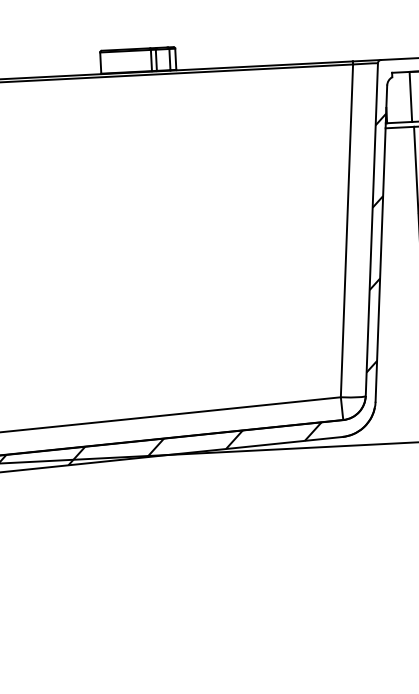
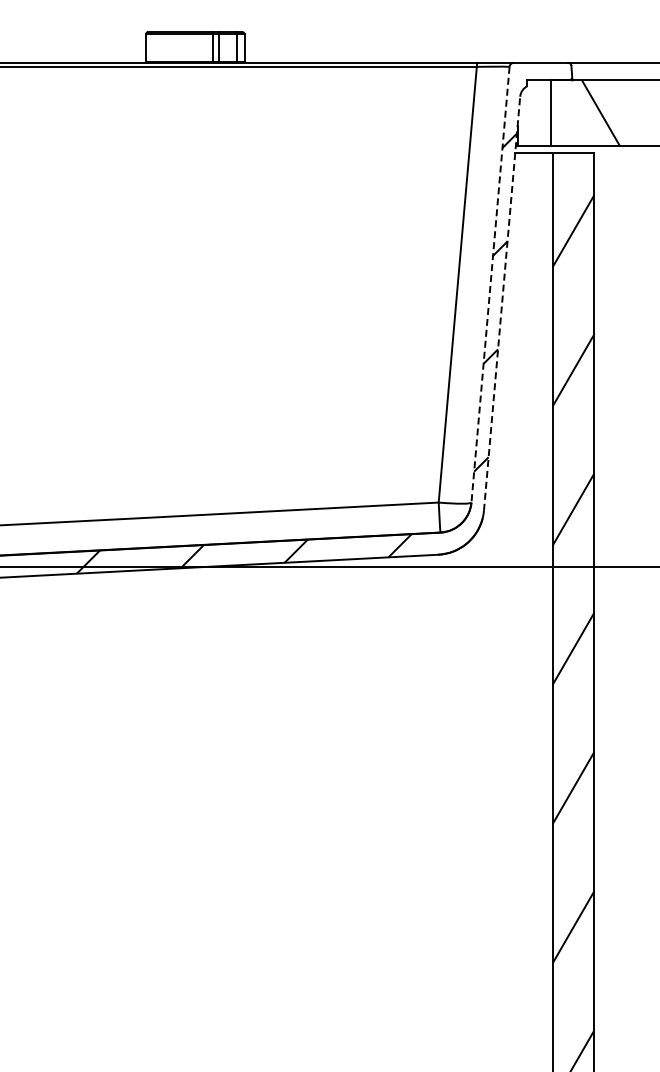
line: (371, 229) -> (490, 284), solid -> dashed
line: (381, 243) -> (502, 303), solid -> dashed

